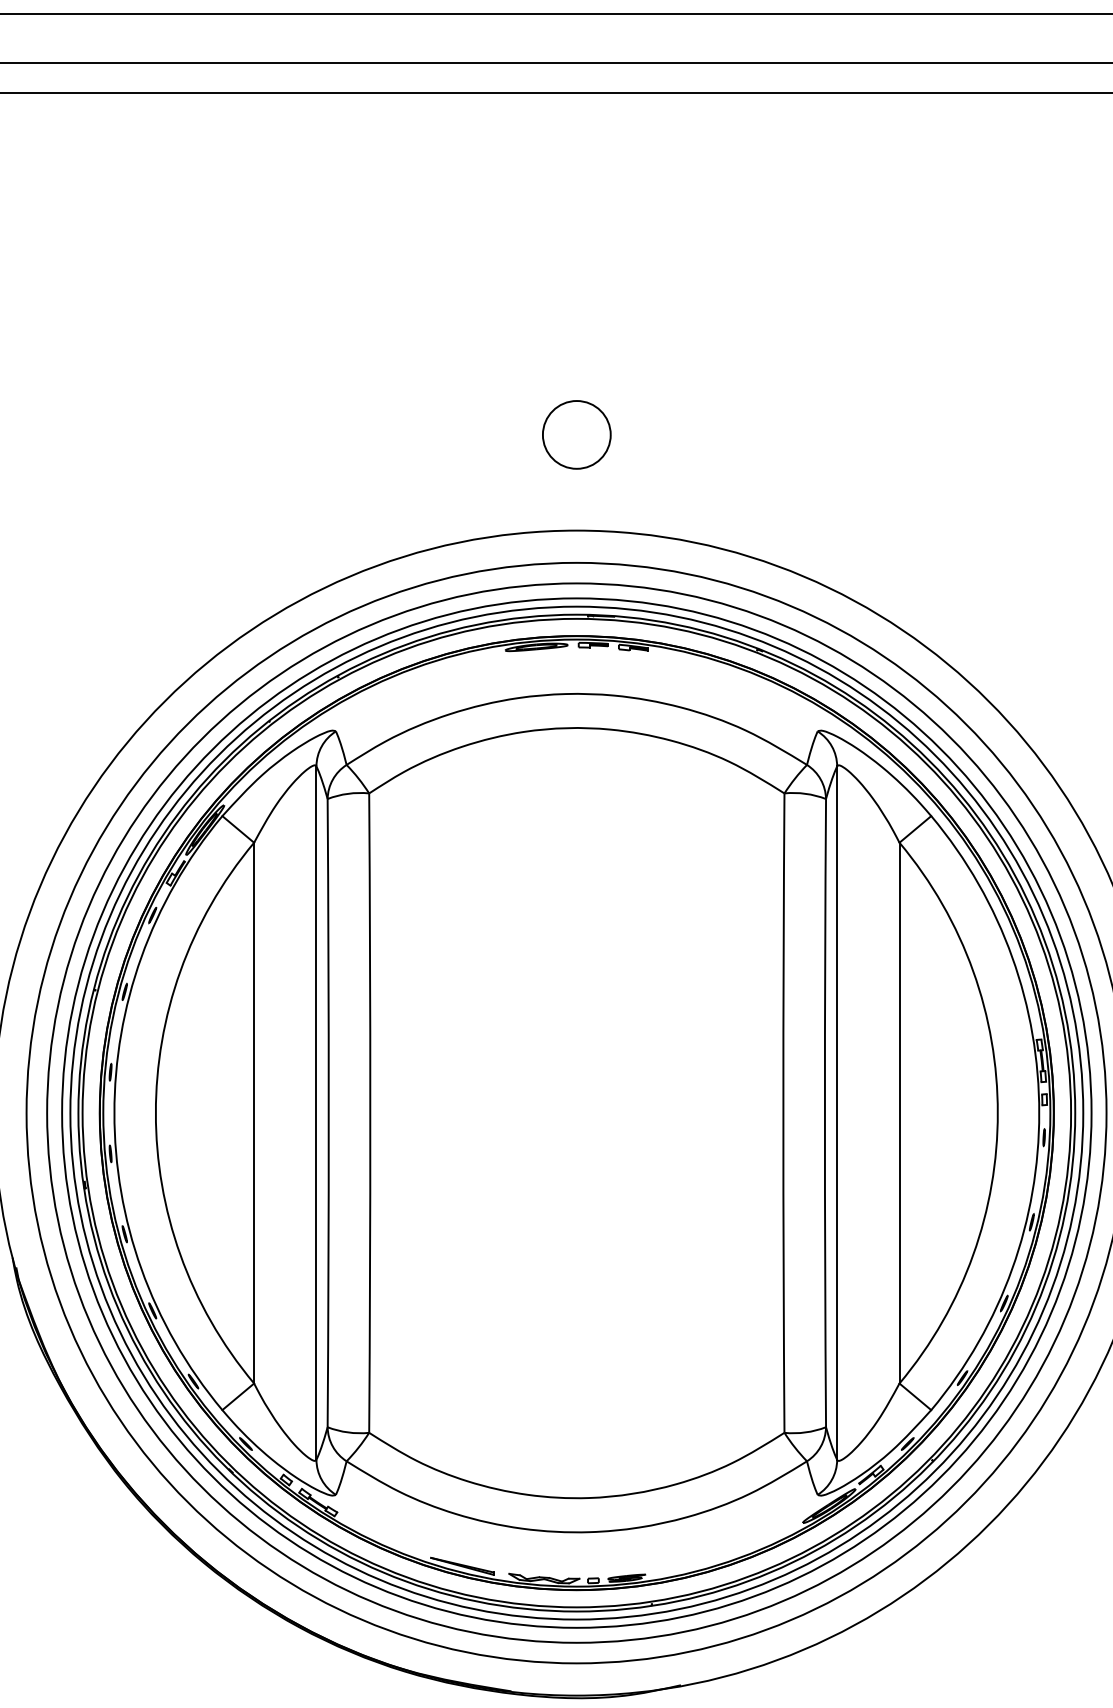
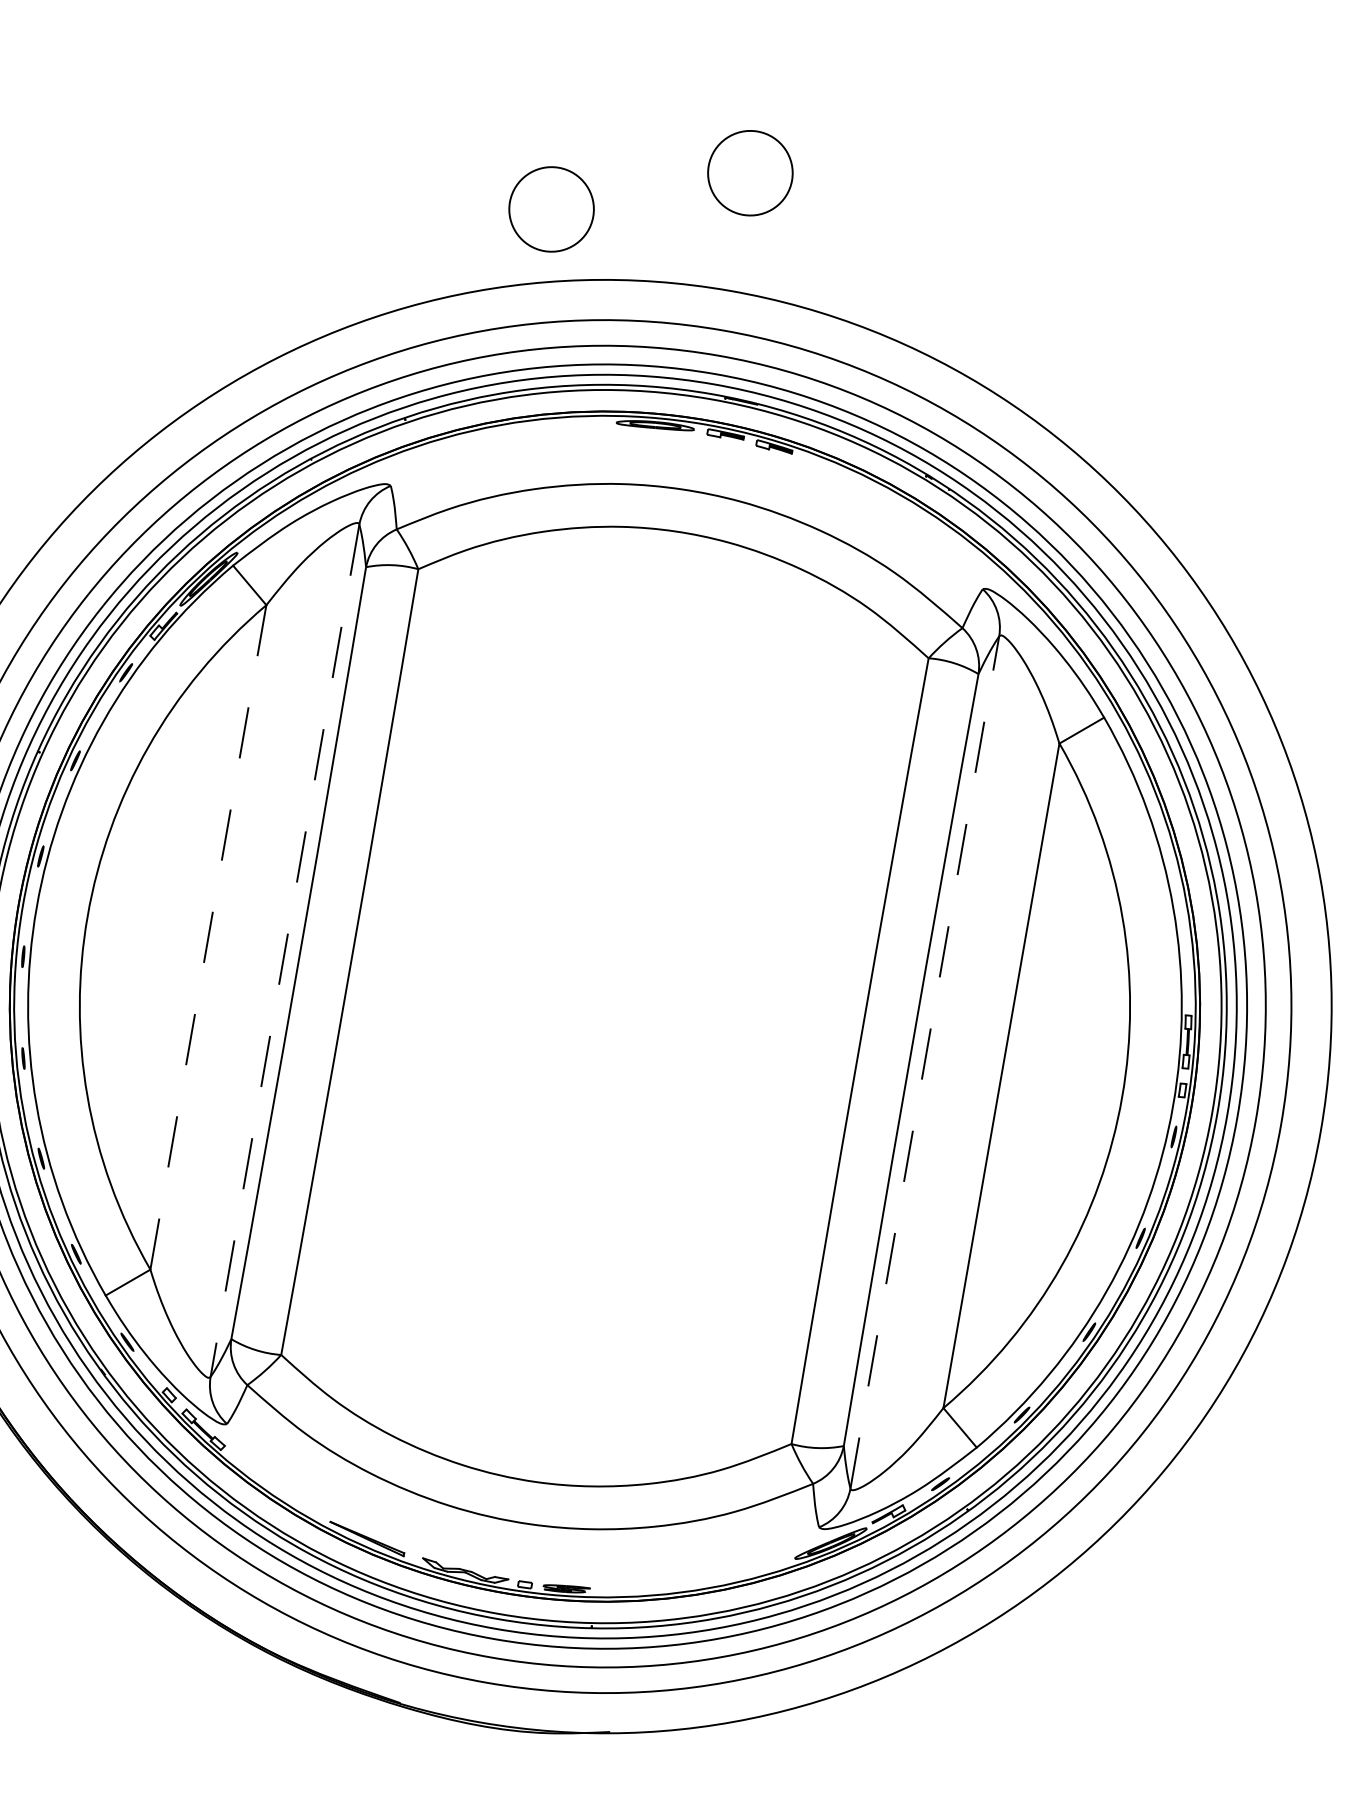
circle: (424, 490) -> (551, 208), added
line: (254, 1112) -> (208, 936), solid -> dashed
line: (316, 1113) -> (284, 951), solid -> dashed
line: (837, 1113) -> (925, 1062), solid -> dashed

